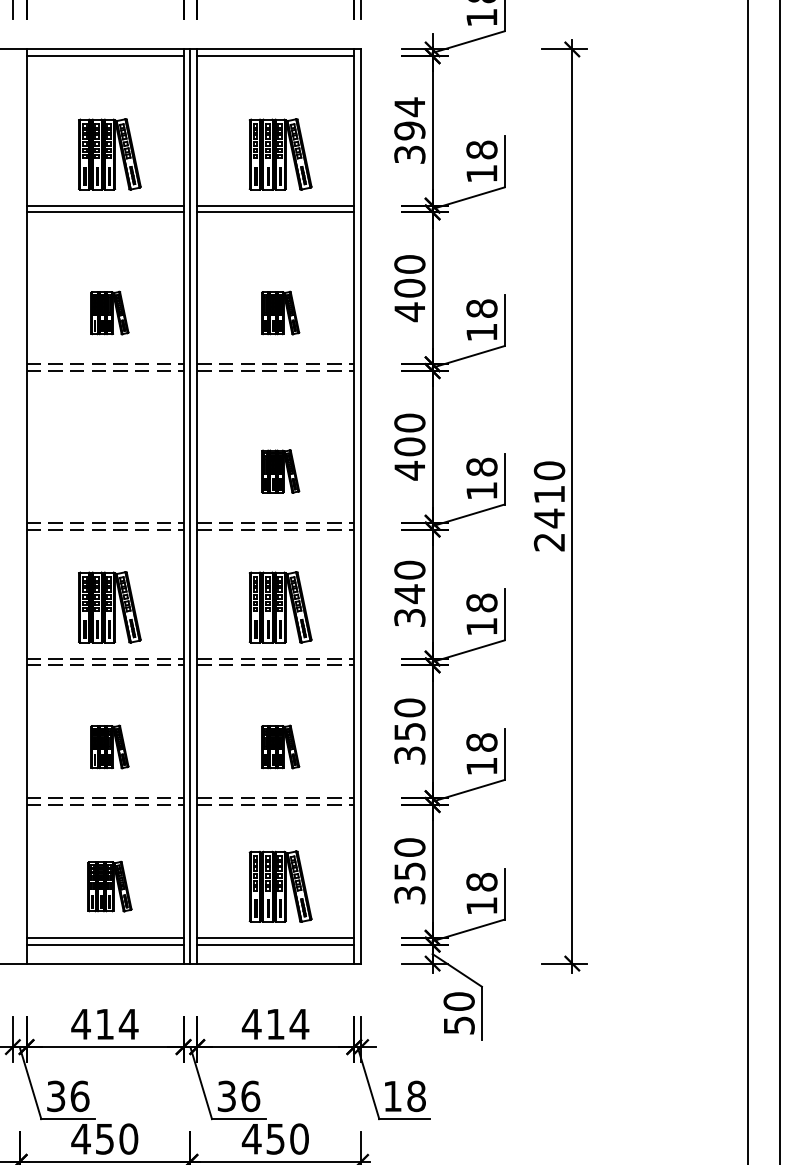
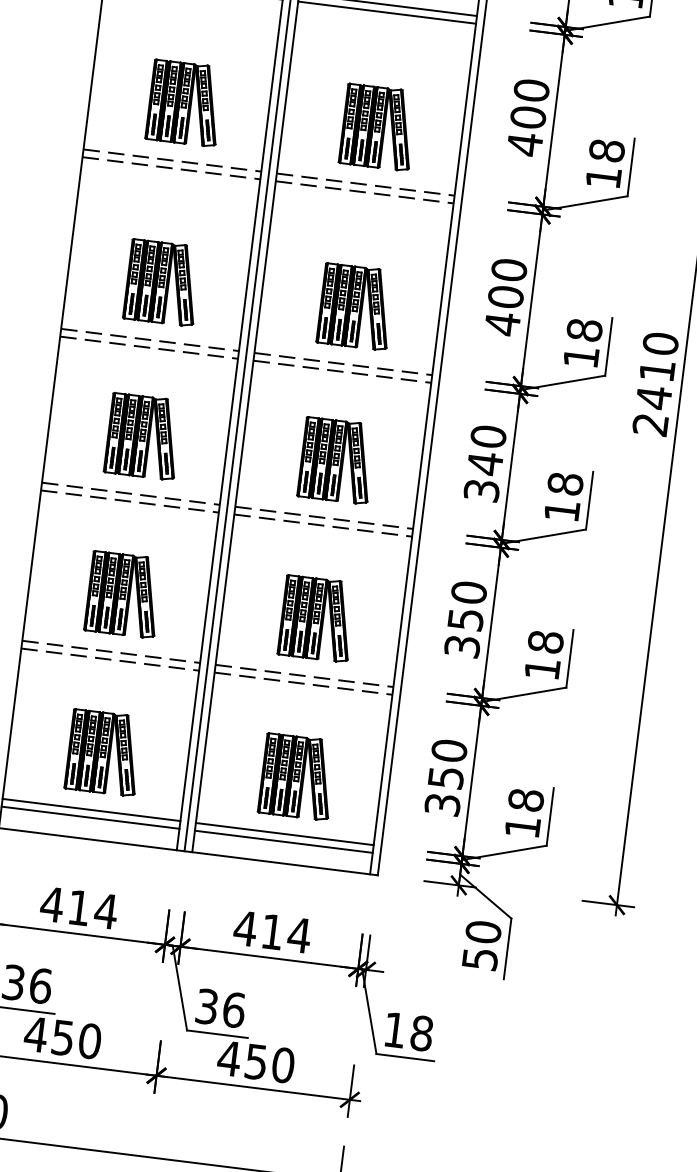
part: (109, 312) -> (184, 102), size x1.67
part: (280, 312) -> (378, 126), size x1.67
part: (109, 471) -> (162, 282), added
part: (280, 471) -> (355, 306), size x1.67
part: (109, 746) -> (123, 593), size x1.67
part: (280, 746) -> (317, 618), size x1.67
part: (109, 886) -> (103, 752), size x1.43

